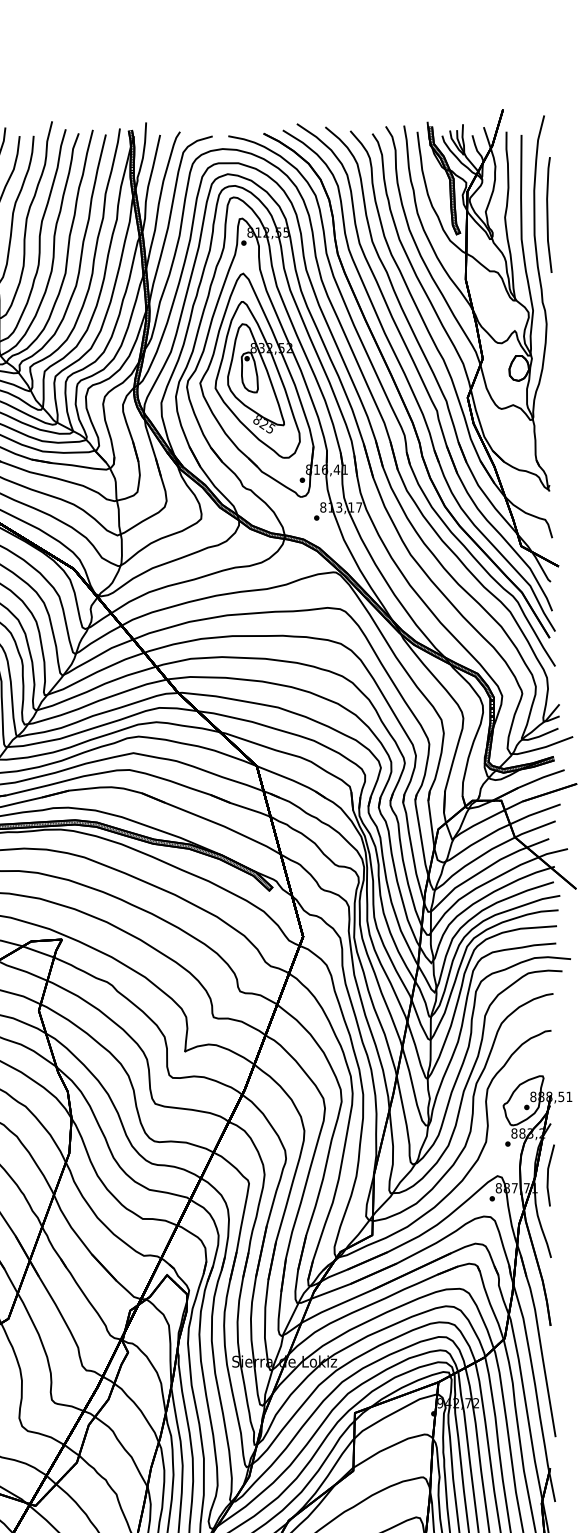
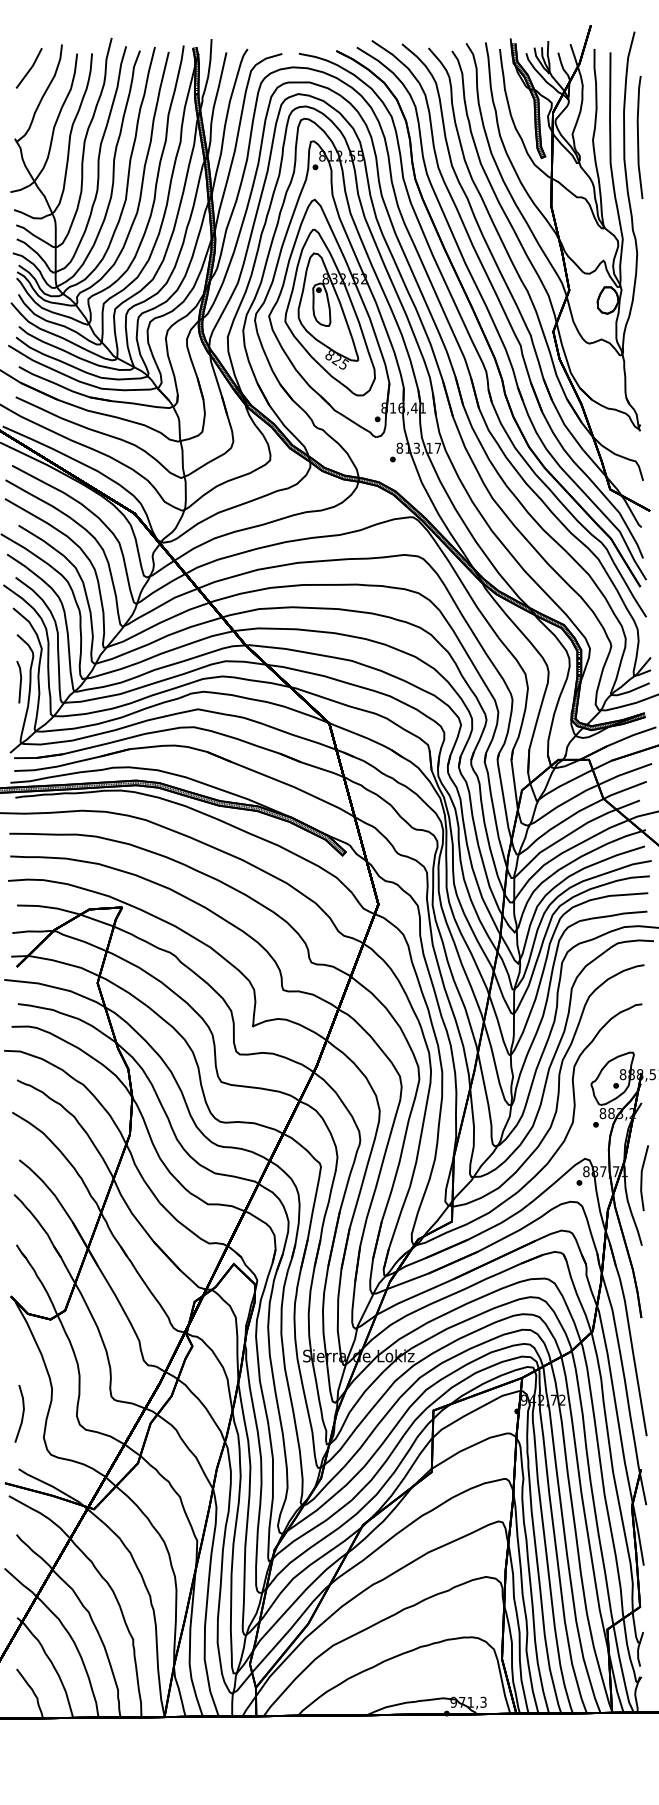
line: (548, 1175) -> (642, 1178), moved

